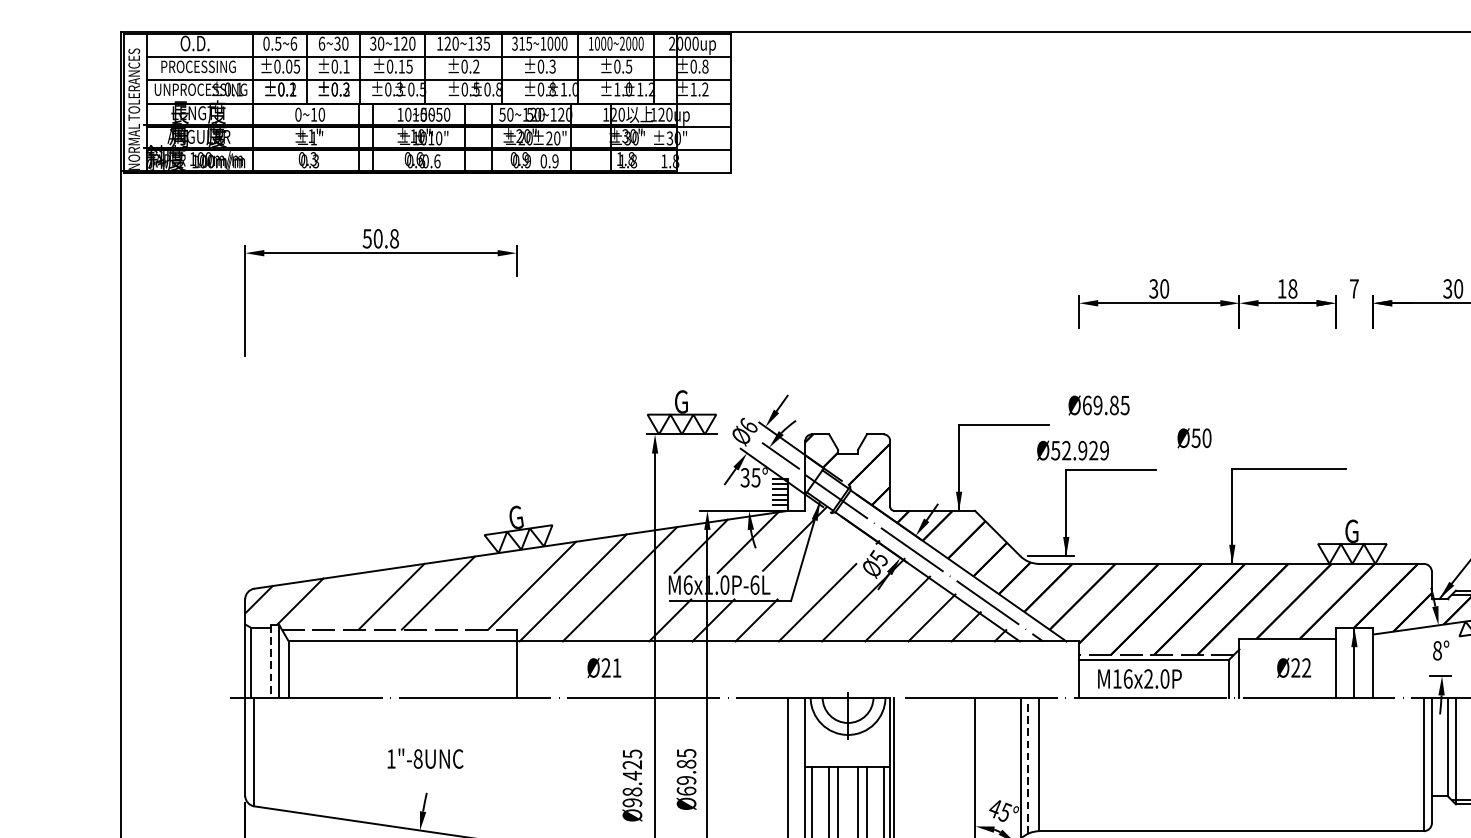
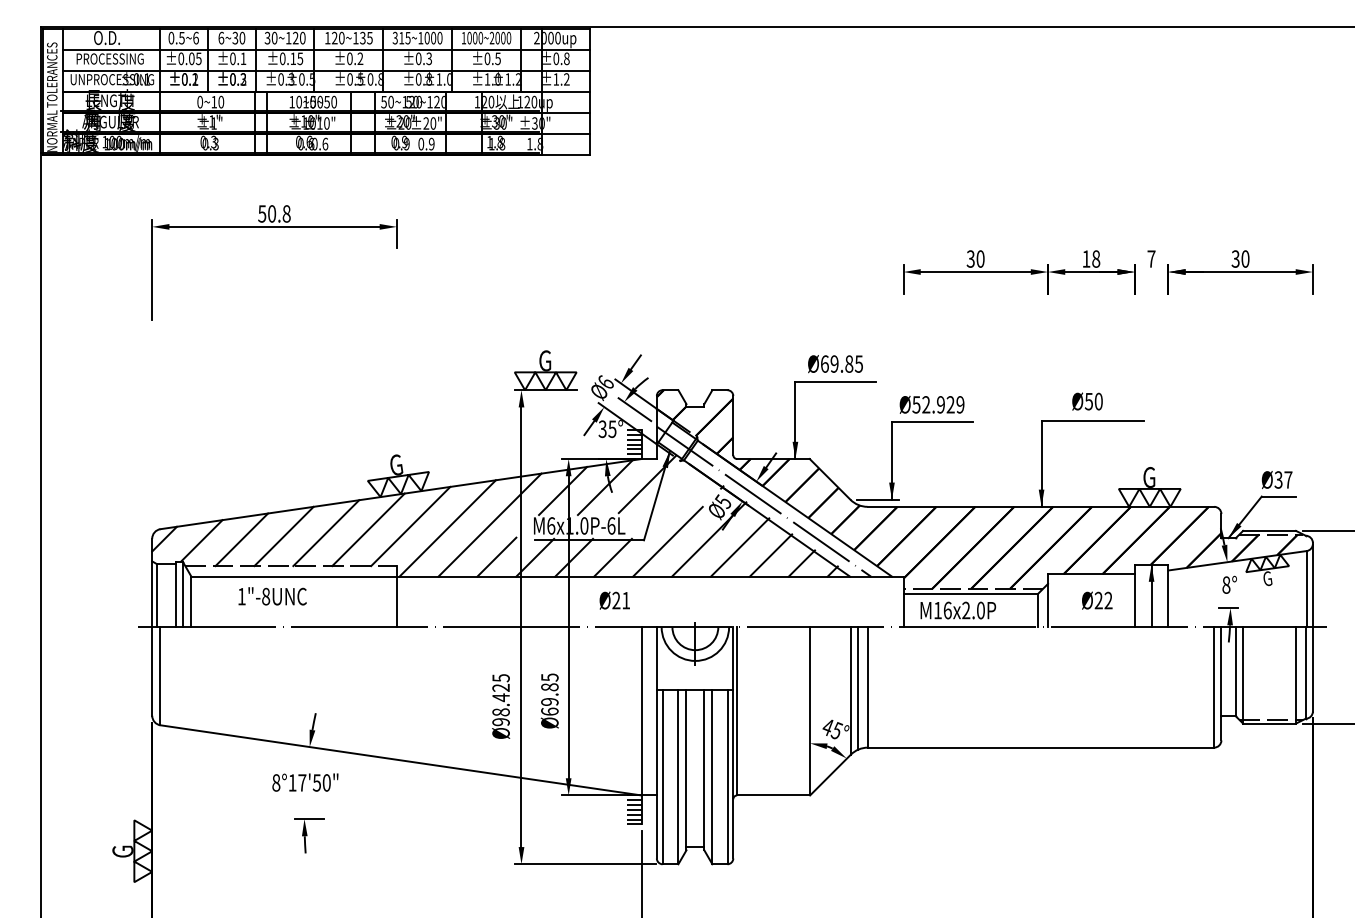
text: (1099, 405) -> (835, 364), moved
text: (1194, 438) -> (1087, 401), moved
text: (1072, 450) -> (931, 404), moved
line: (485, 589) -> (368, 529), added
line: (344, 600) -> (241, 539), added
line: (627, 619) -> (496, 556), added
line: (271, 661) -> (175, 594), dashed -> solid
text: (604, 667) -> (614, 600), moved
text: (425, 758) -> (272, 596), moved
line: (1028, 765) -> (857, 688), dashed -> solid

